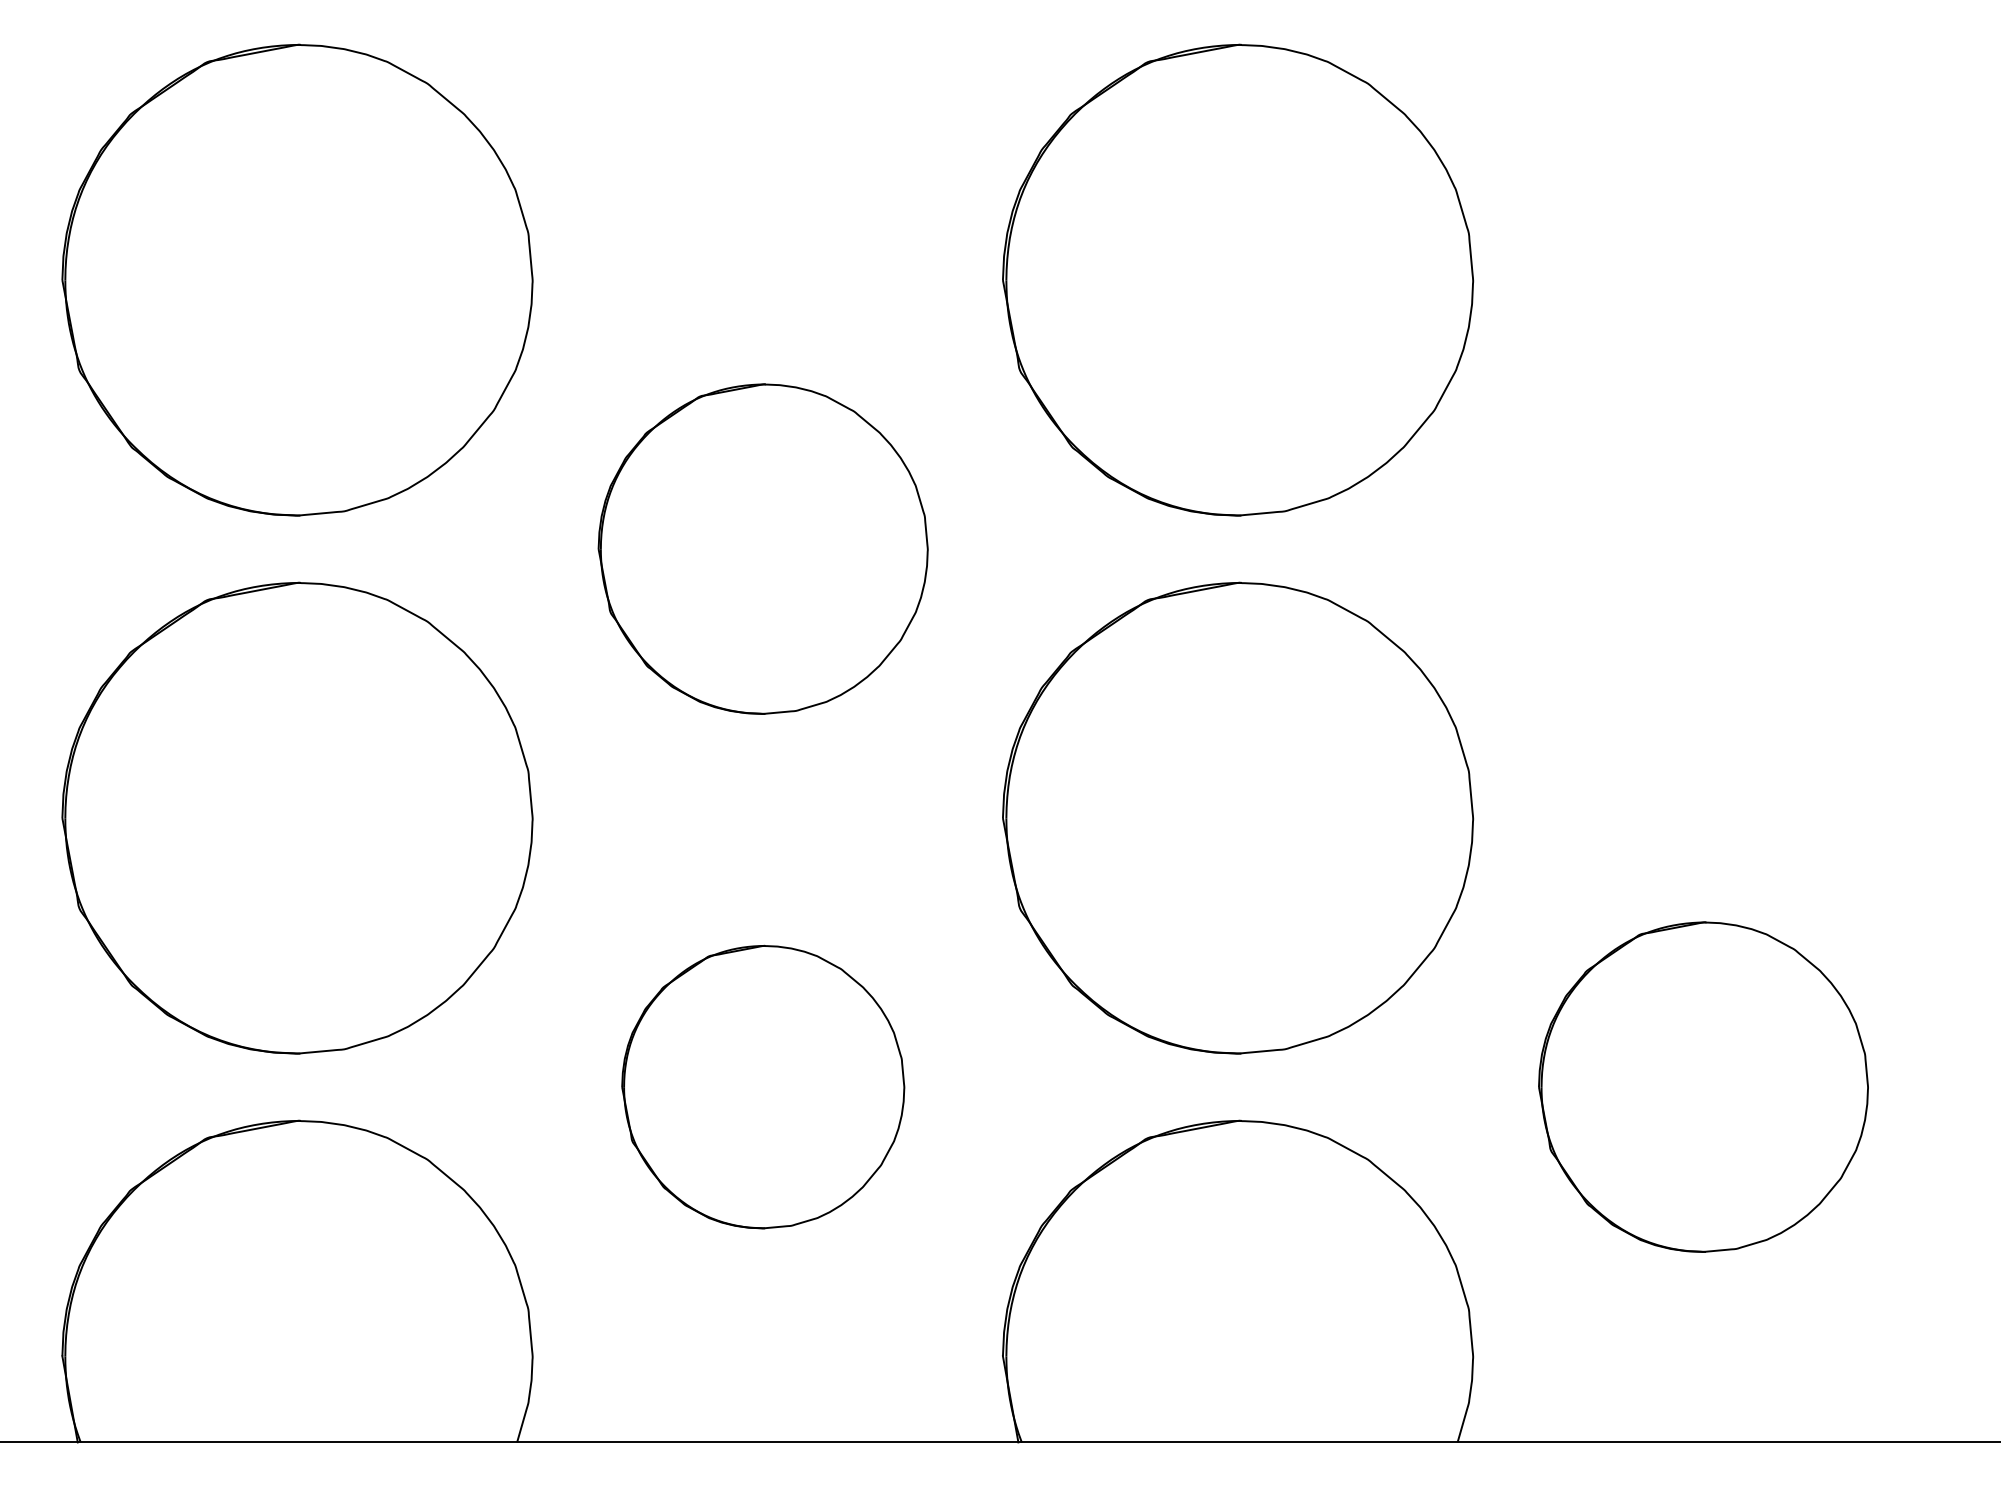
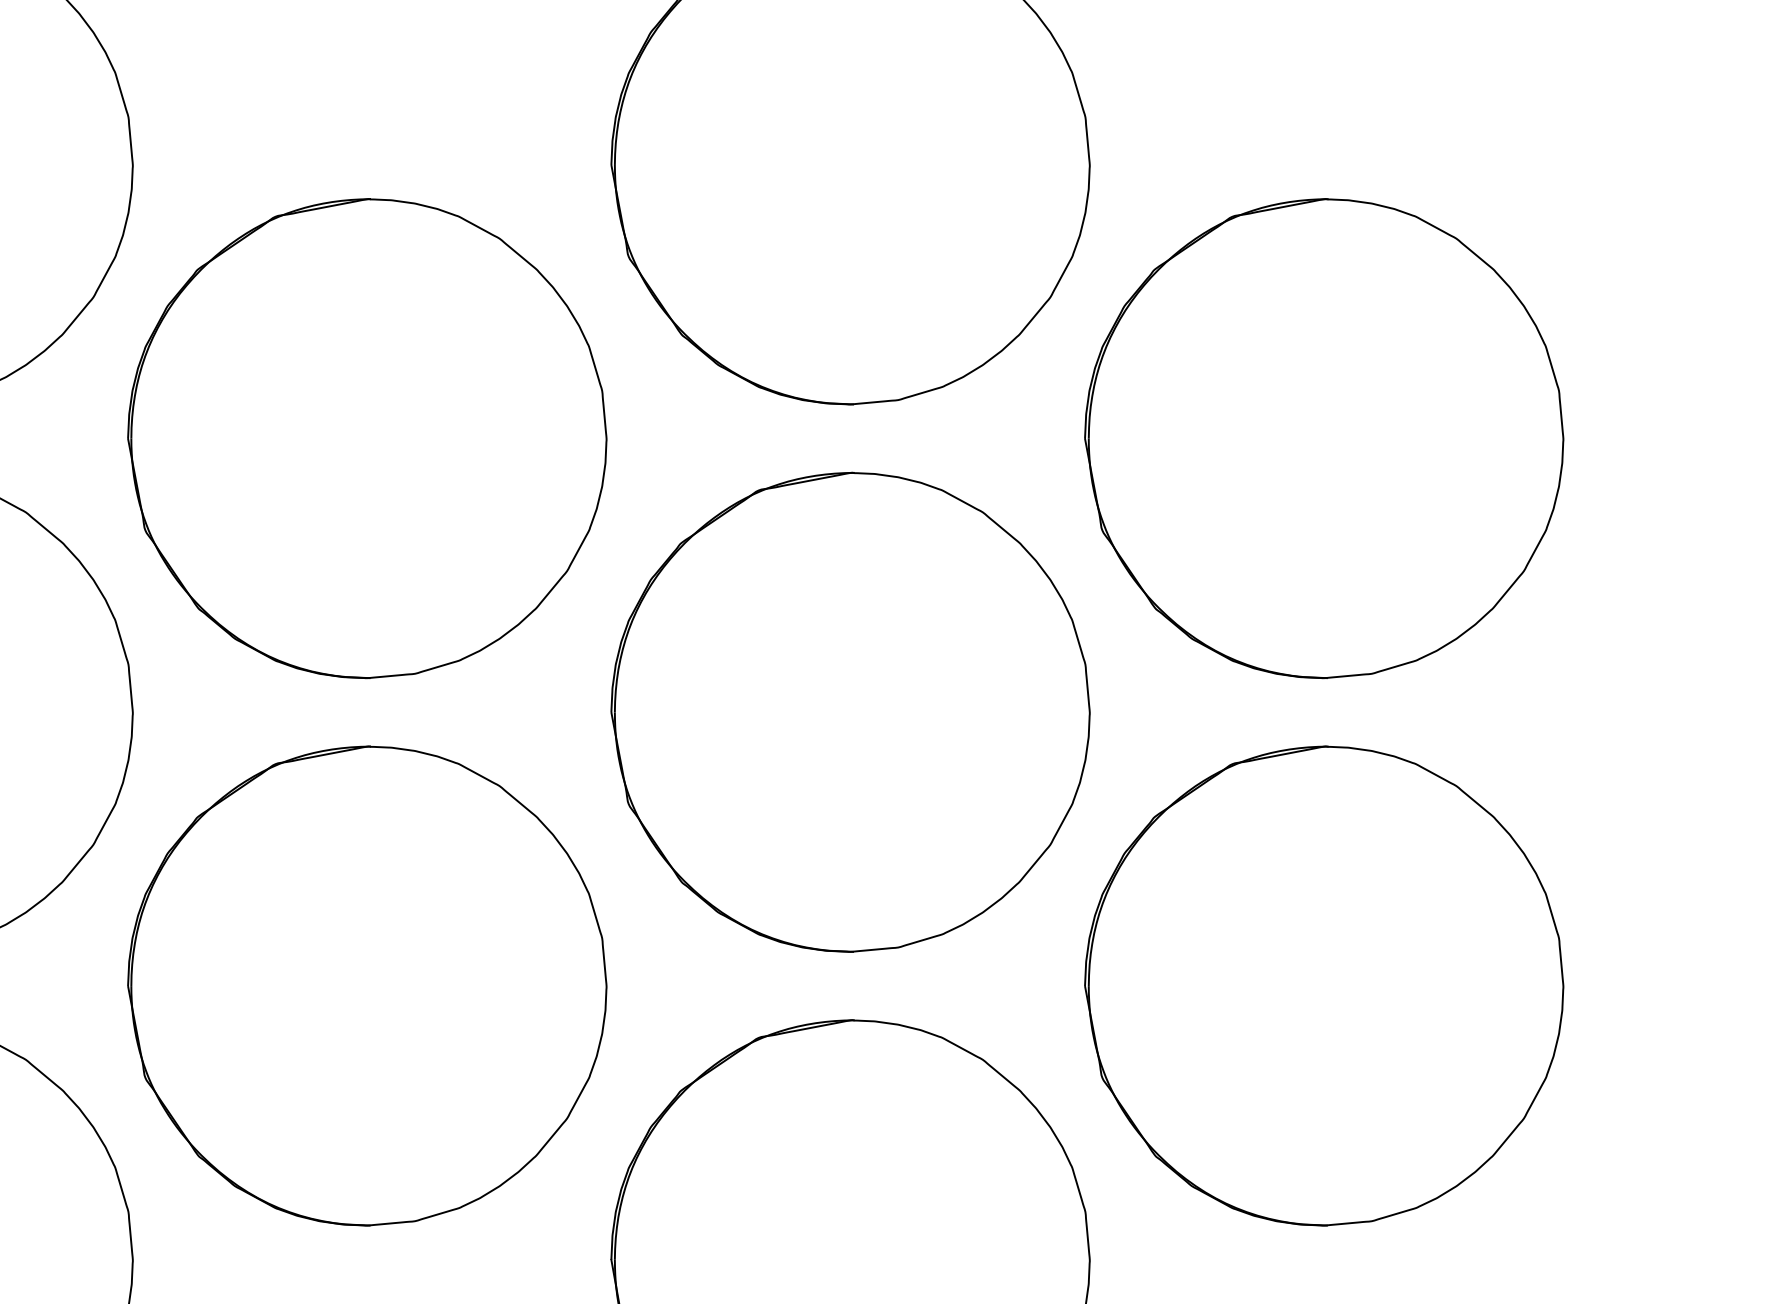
part: (763, 548) -> (367, 437), size x1.43
part: (1703, 548) -> (1324, 437), added
part: (763, 1086) -> (367, 985), size x1.67
part: (1703, 1086) -> (1324, 985), size x1.43

